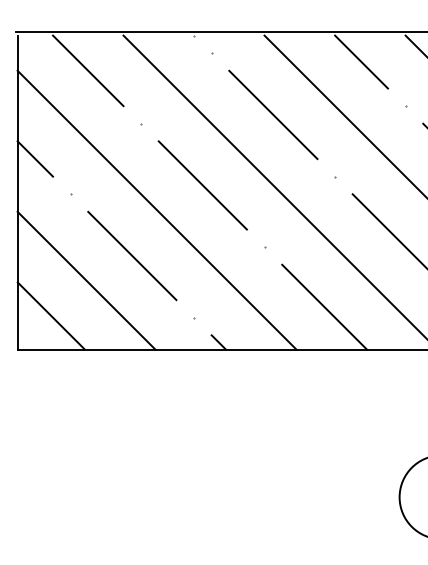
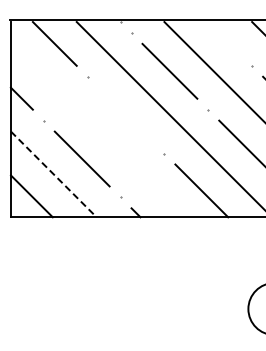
line: (361, 62) -> (224, 38), removed
line: (201, 184) -> (125, 114), removed
line: (156, 210) -> (97, 130), removed
line: (86, 280) -> (53, 174), solid -> dashed

